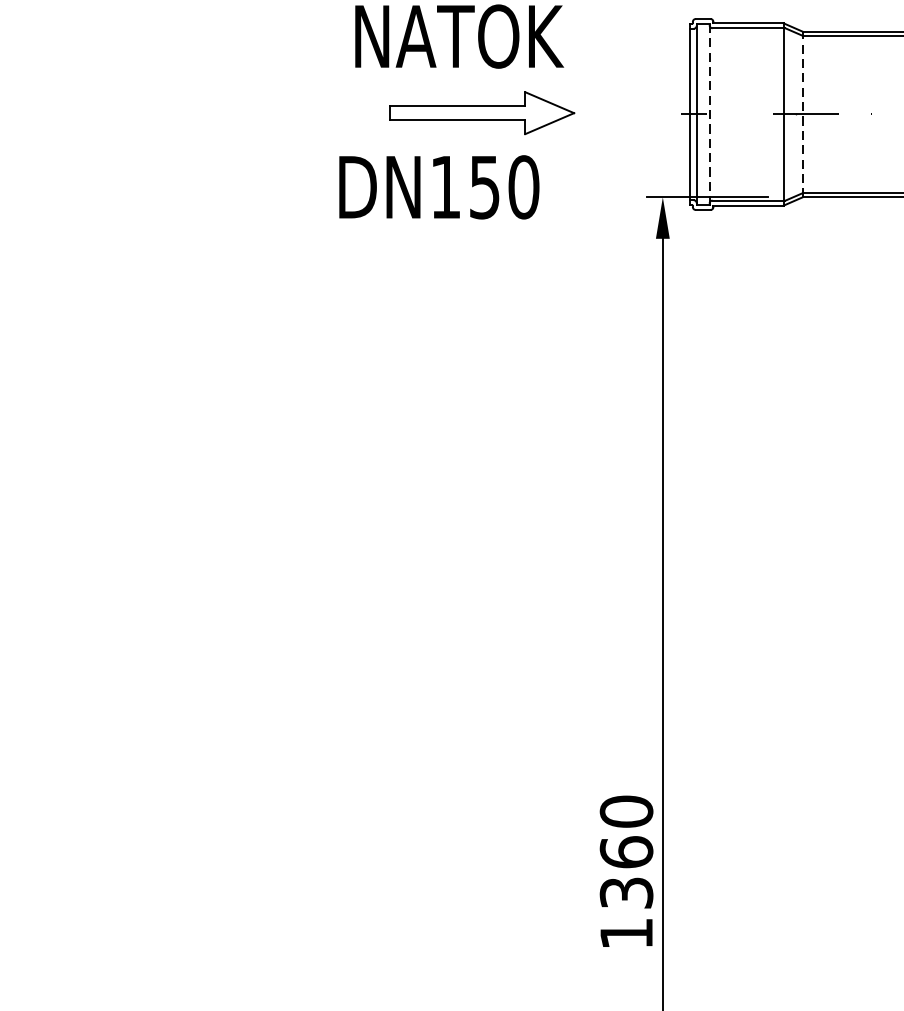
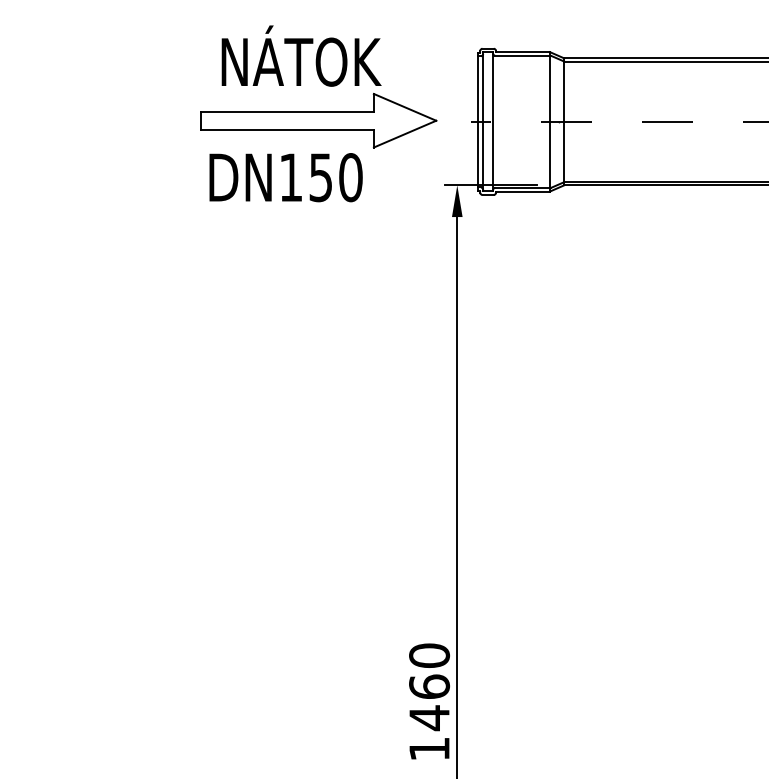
part: (481, 112) -> (318, 120), size x1.67
line: (802, 114) -> (564, 121), dashed -> solid
line: (710, 115) -> (493, 122), dashed -> solid
text: (626, 893) -> (429, 718), 1360 -> 1460

